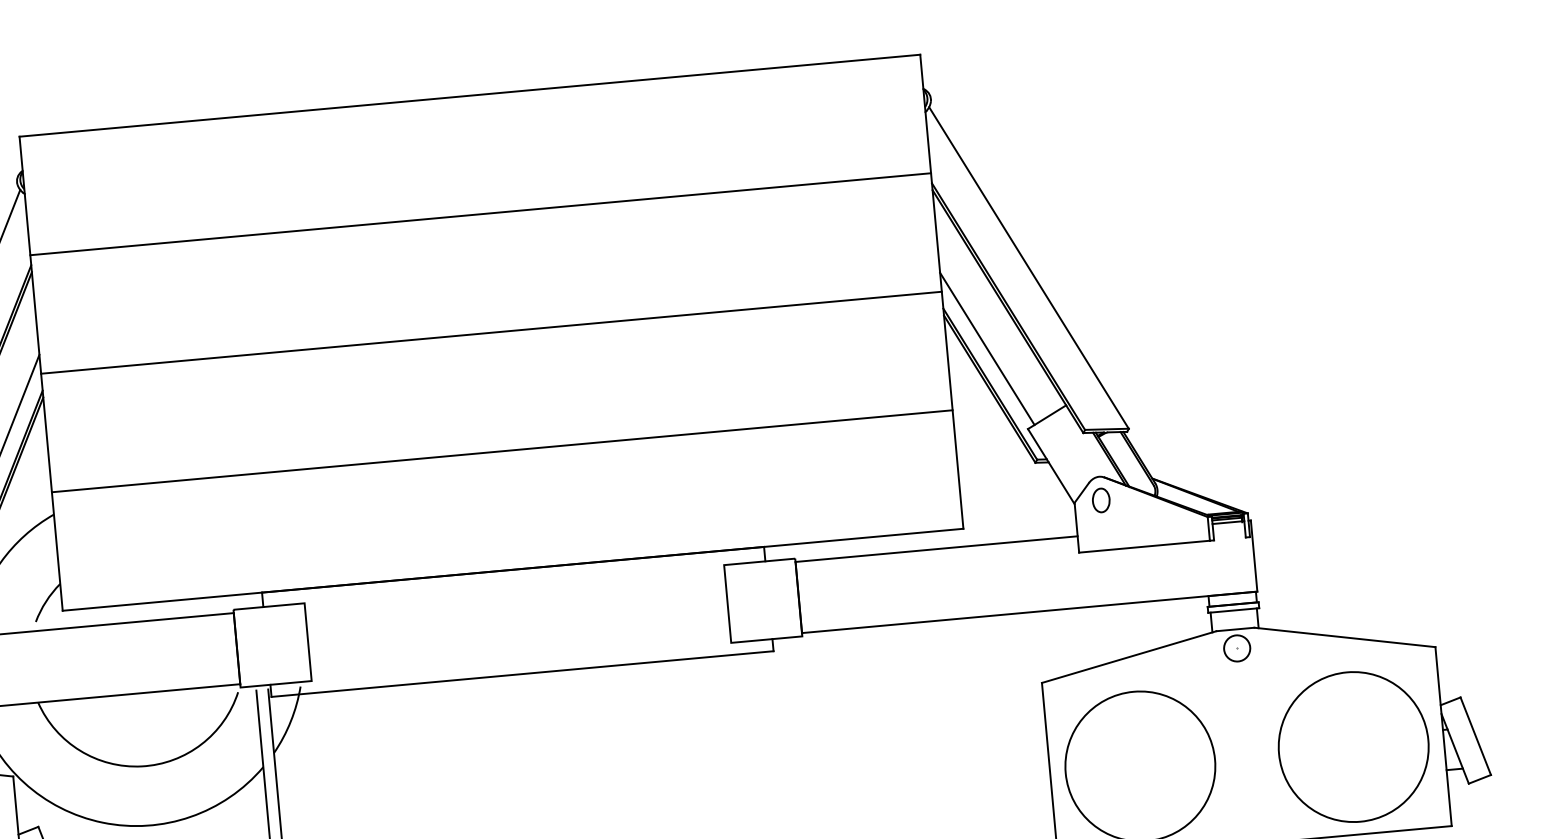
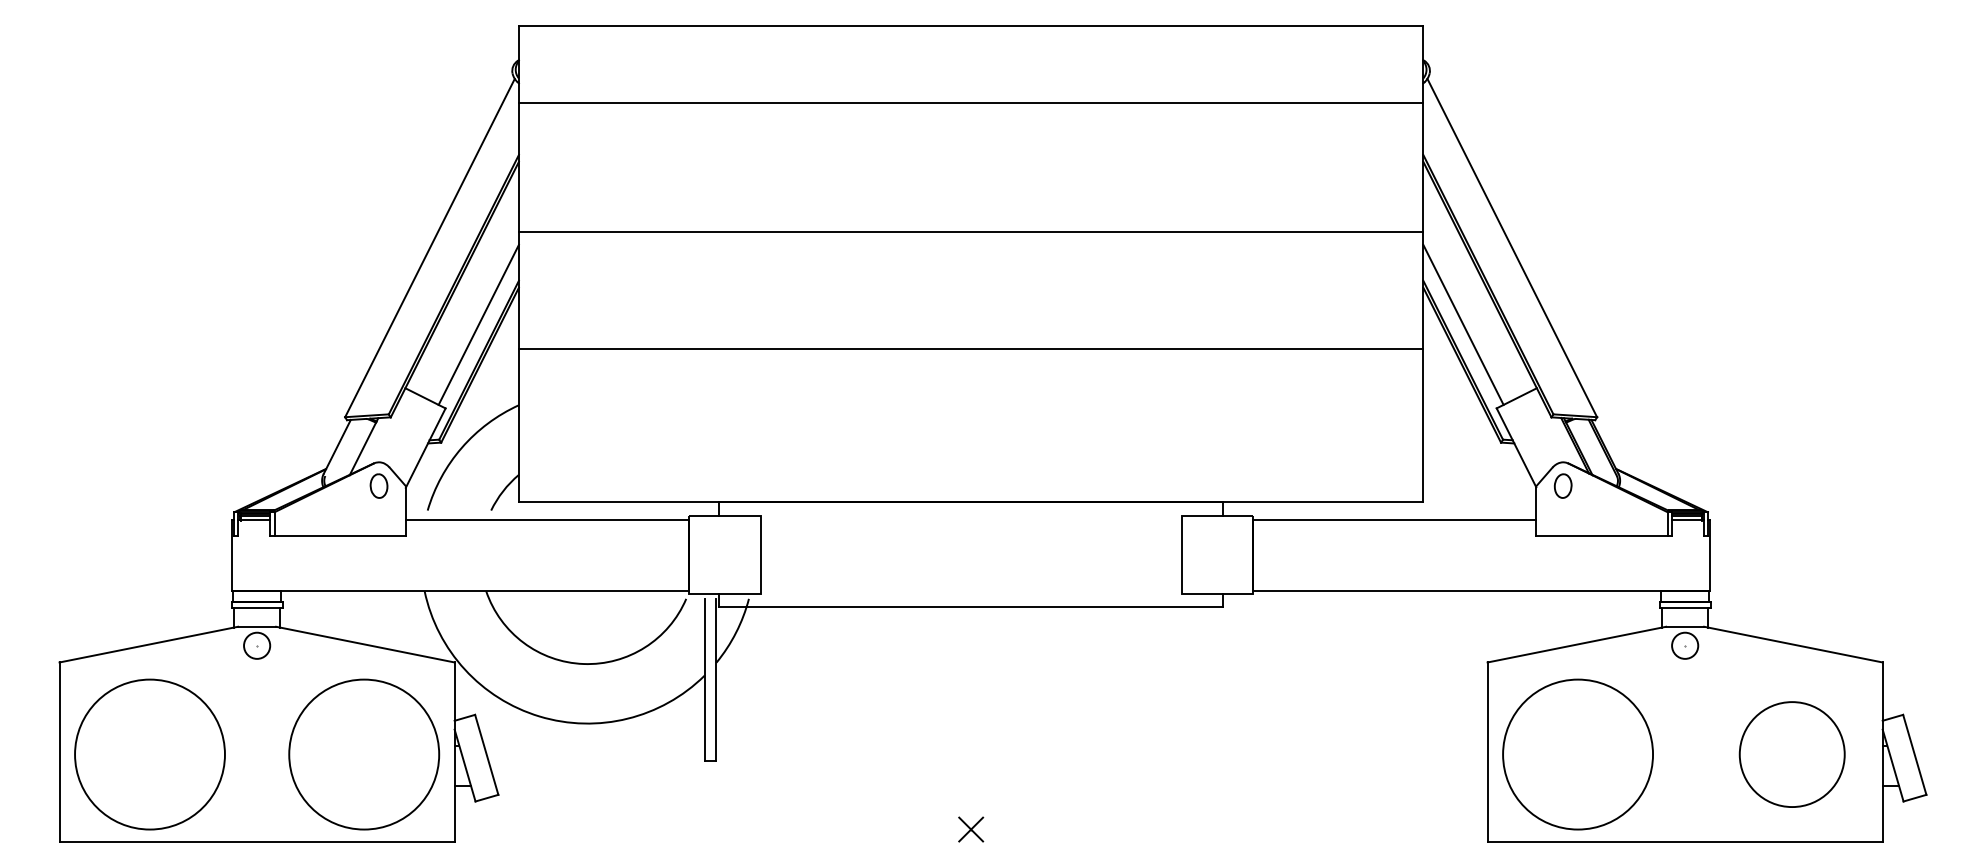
line: (480, 213) -> (970, 102), moved
line: (490, 332) -> (970, 231), moved
line: (501, 450) -> (970, 348), moved
circle: (1353, 746) -> (1792, 754), size x0.7

